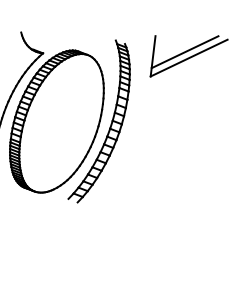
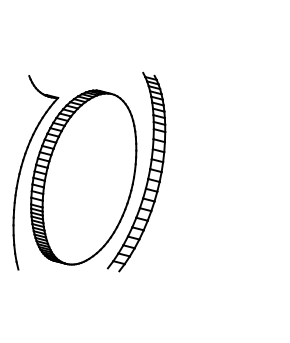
part: (188, 56) -> (232, 82), removed

